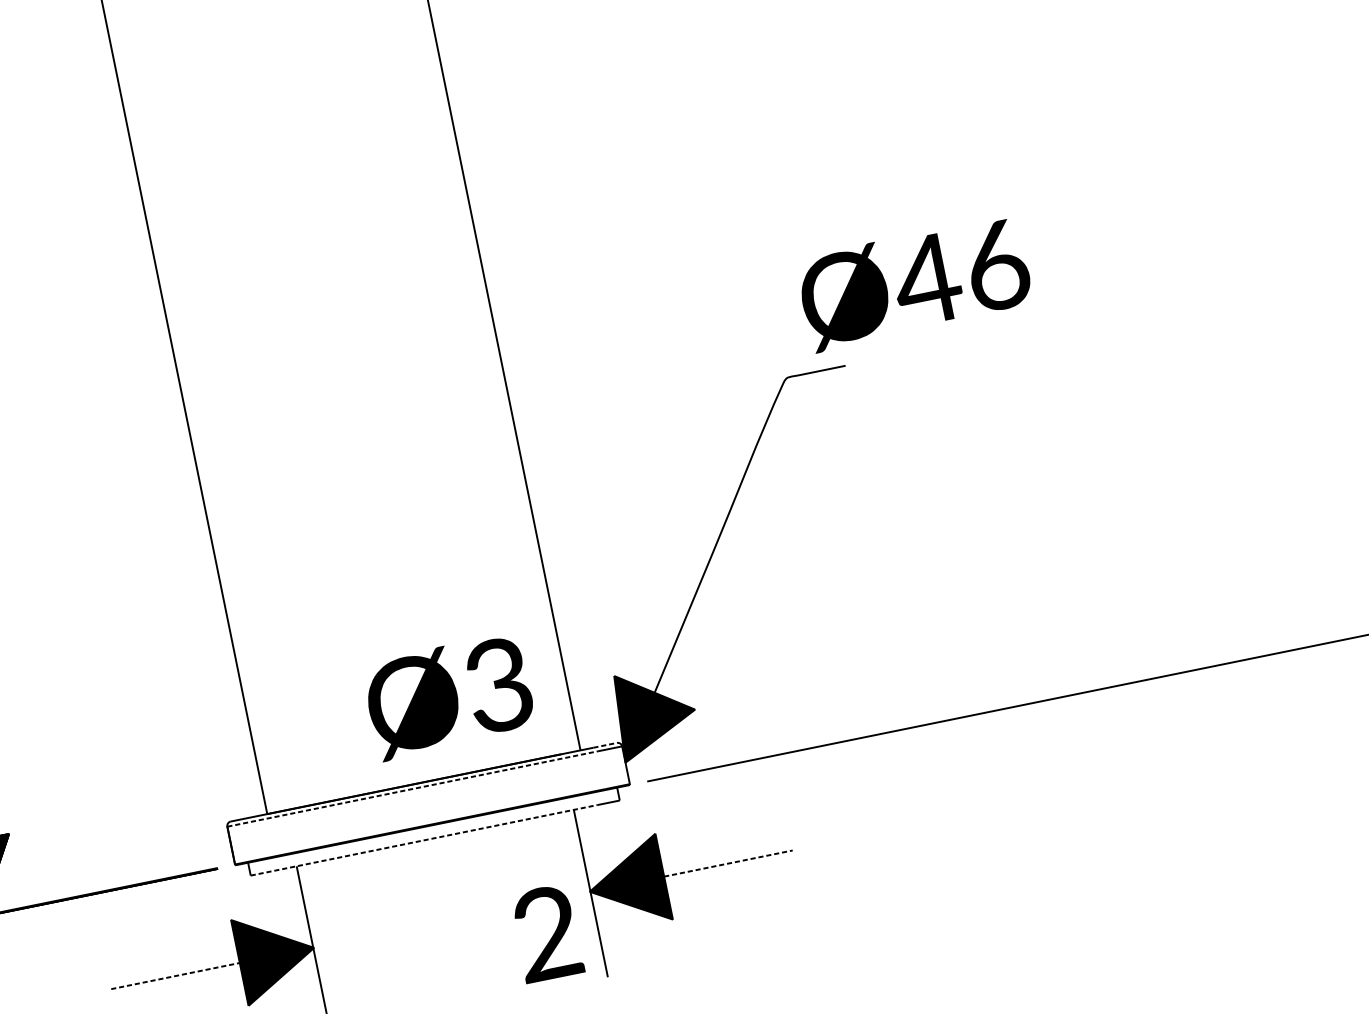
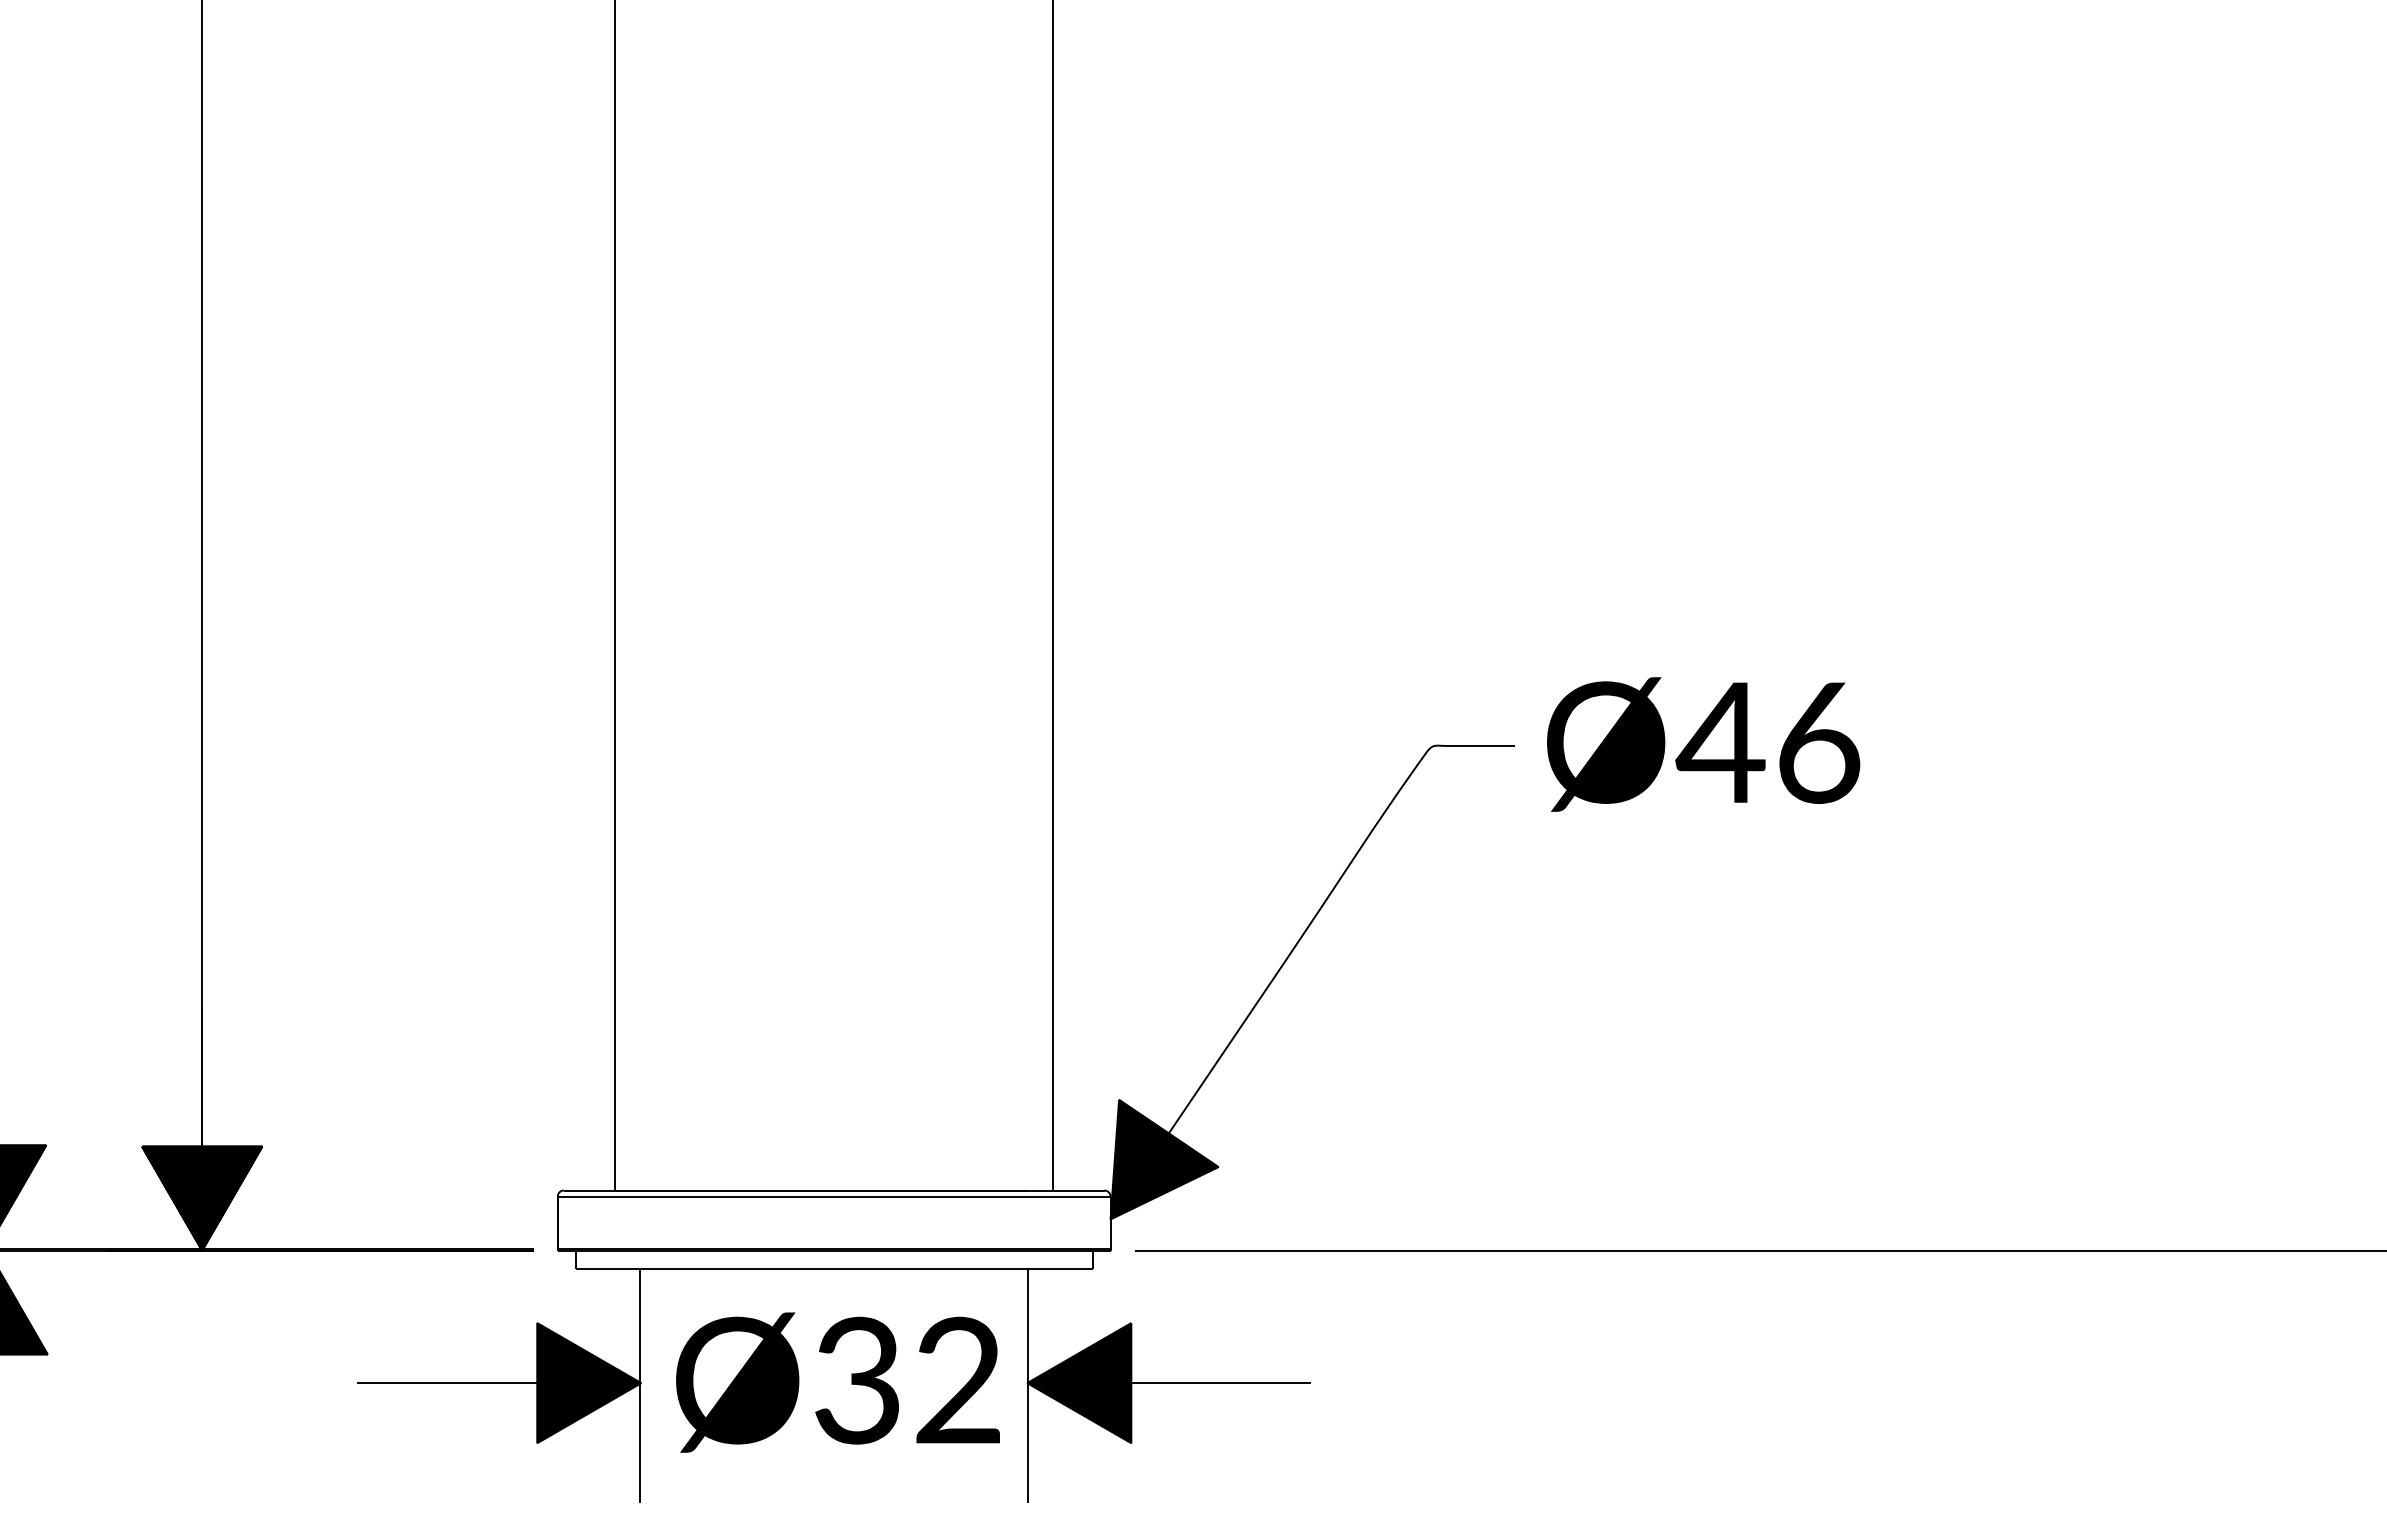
text: (914, 283) -> (1703, 744), moved
text: (449, 696) -> (787, 1382), moved
line: (605, 745) -> (1088, 1190), dashed -> solid
line: (412, 788) -> (817, 1196), dashed -> solid
line: (424, 840) -> (818, 1268), dashed -> solid
line: (728, 863) -> (1221, 1383), dashed -> solid
text: (546, 932) -> (957, 1379), moved
line: (175, 976) -> (447, 1383), dashed -> solid

